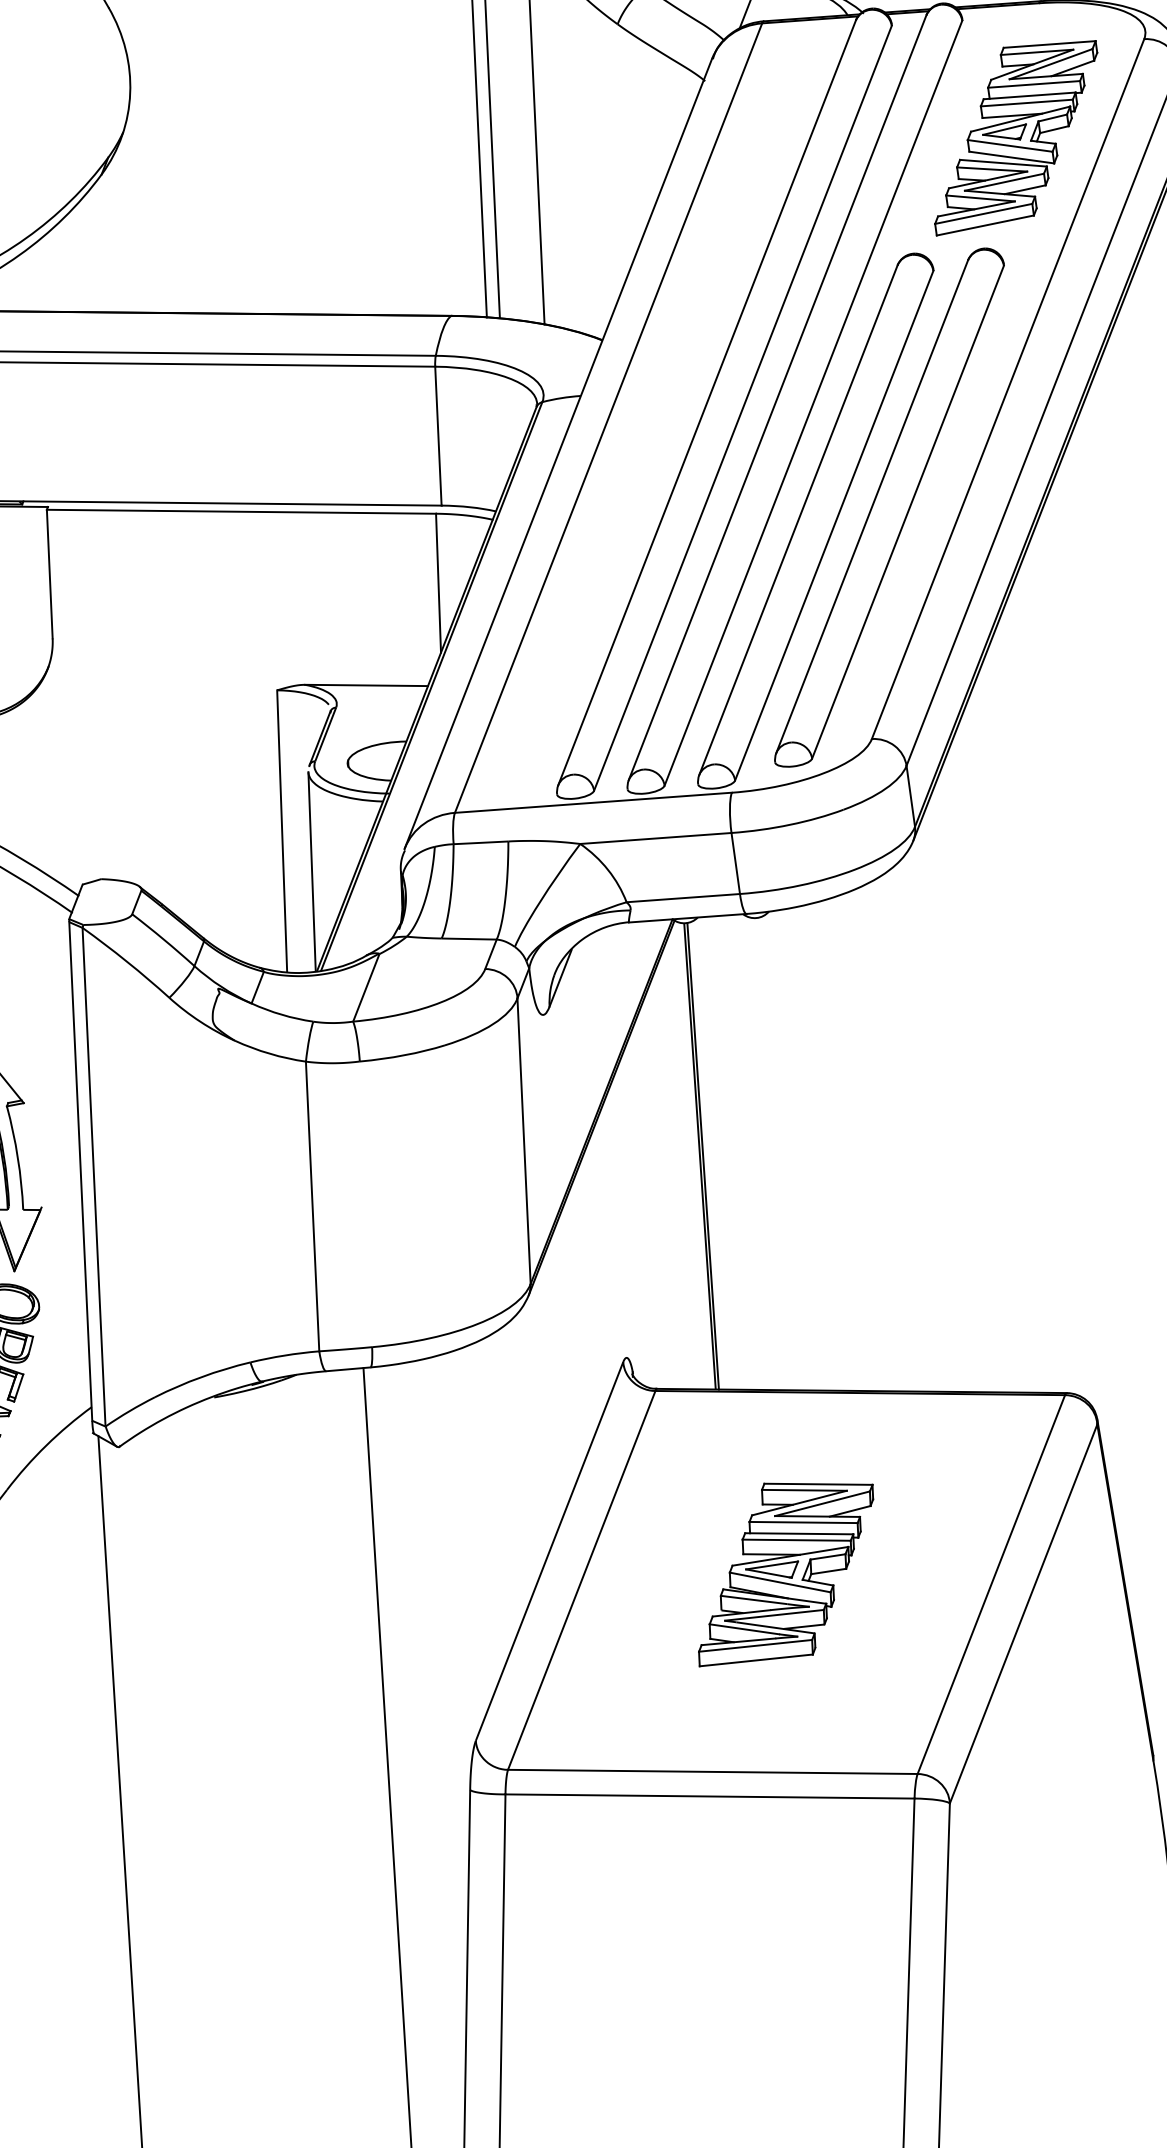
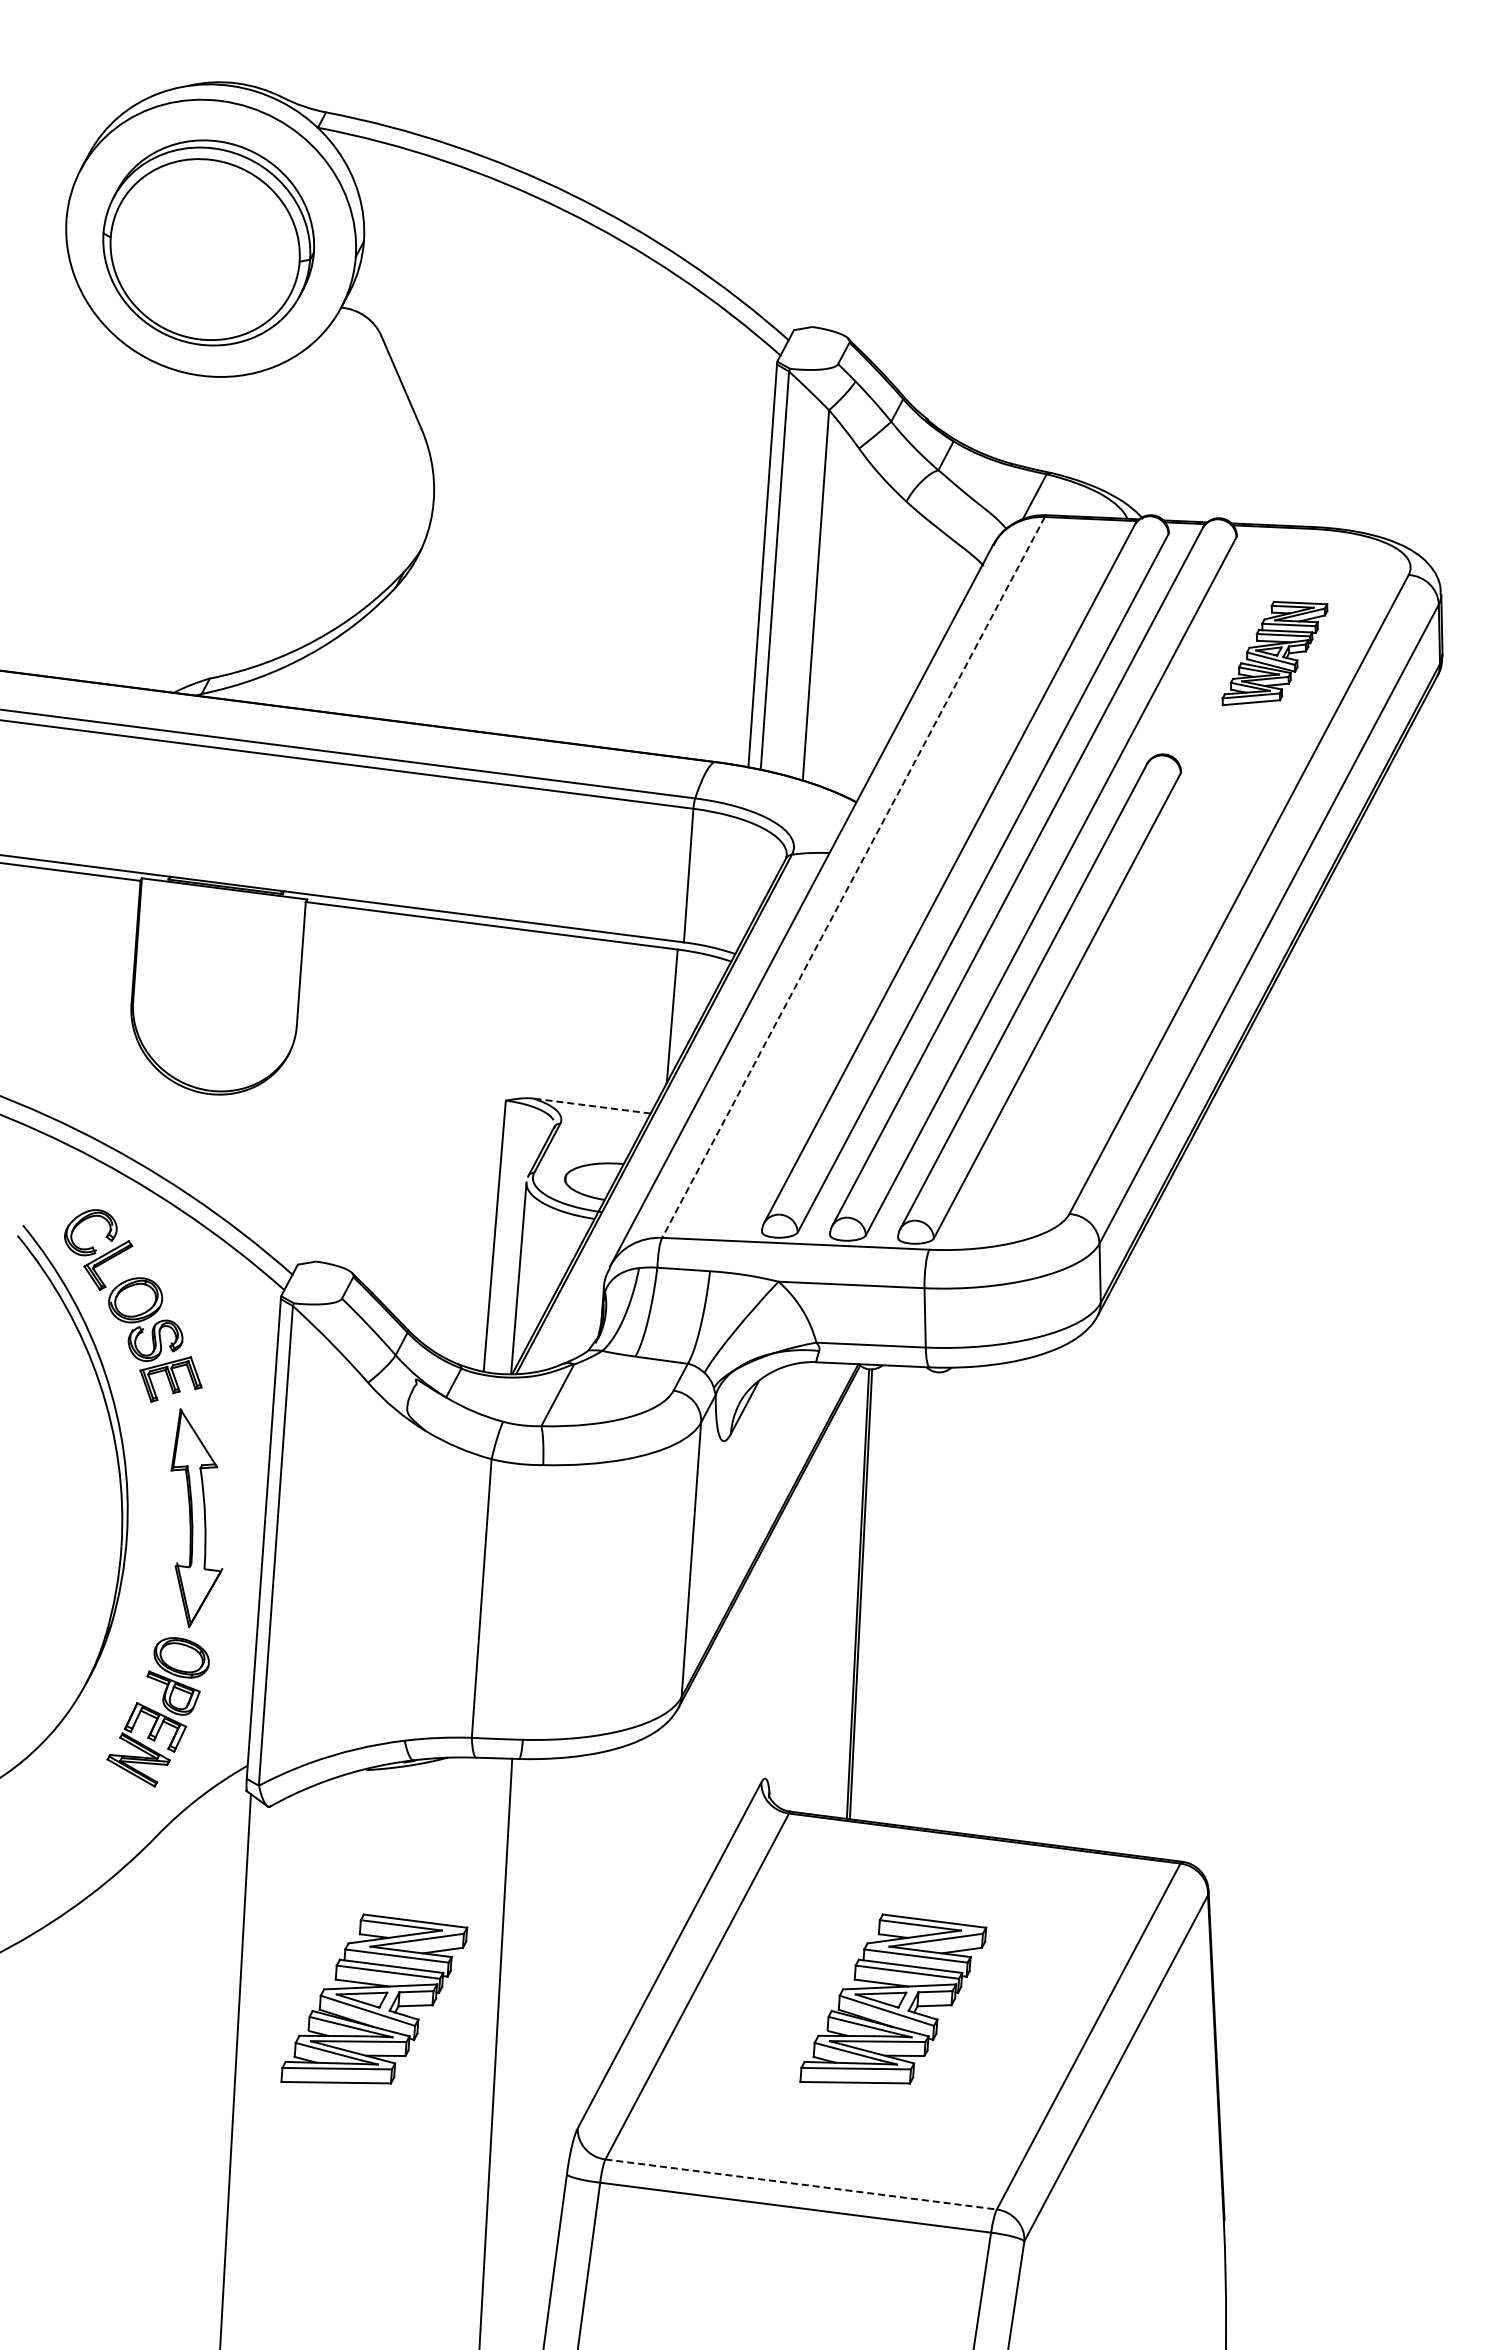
part: (1015, 136) -> (1274, 653), size x0.6
line: (608, 418) -> (853, 877), solid -> dashed
part: (888, 507) -> (1111, 994), removed
line: (366, 684) -> (591, 1105), solid -> dashed
part: (250, 1631) -> (374, 1998), added
line: (713, 1771) -> (801, 2184), solid -> dashed

